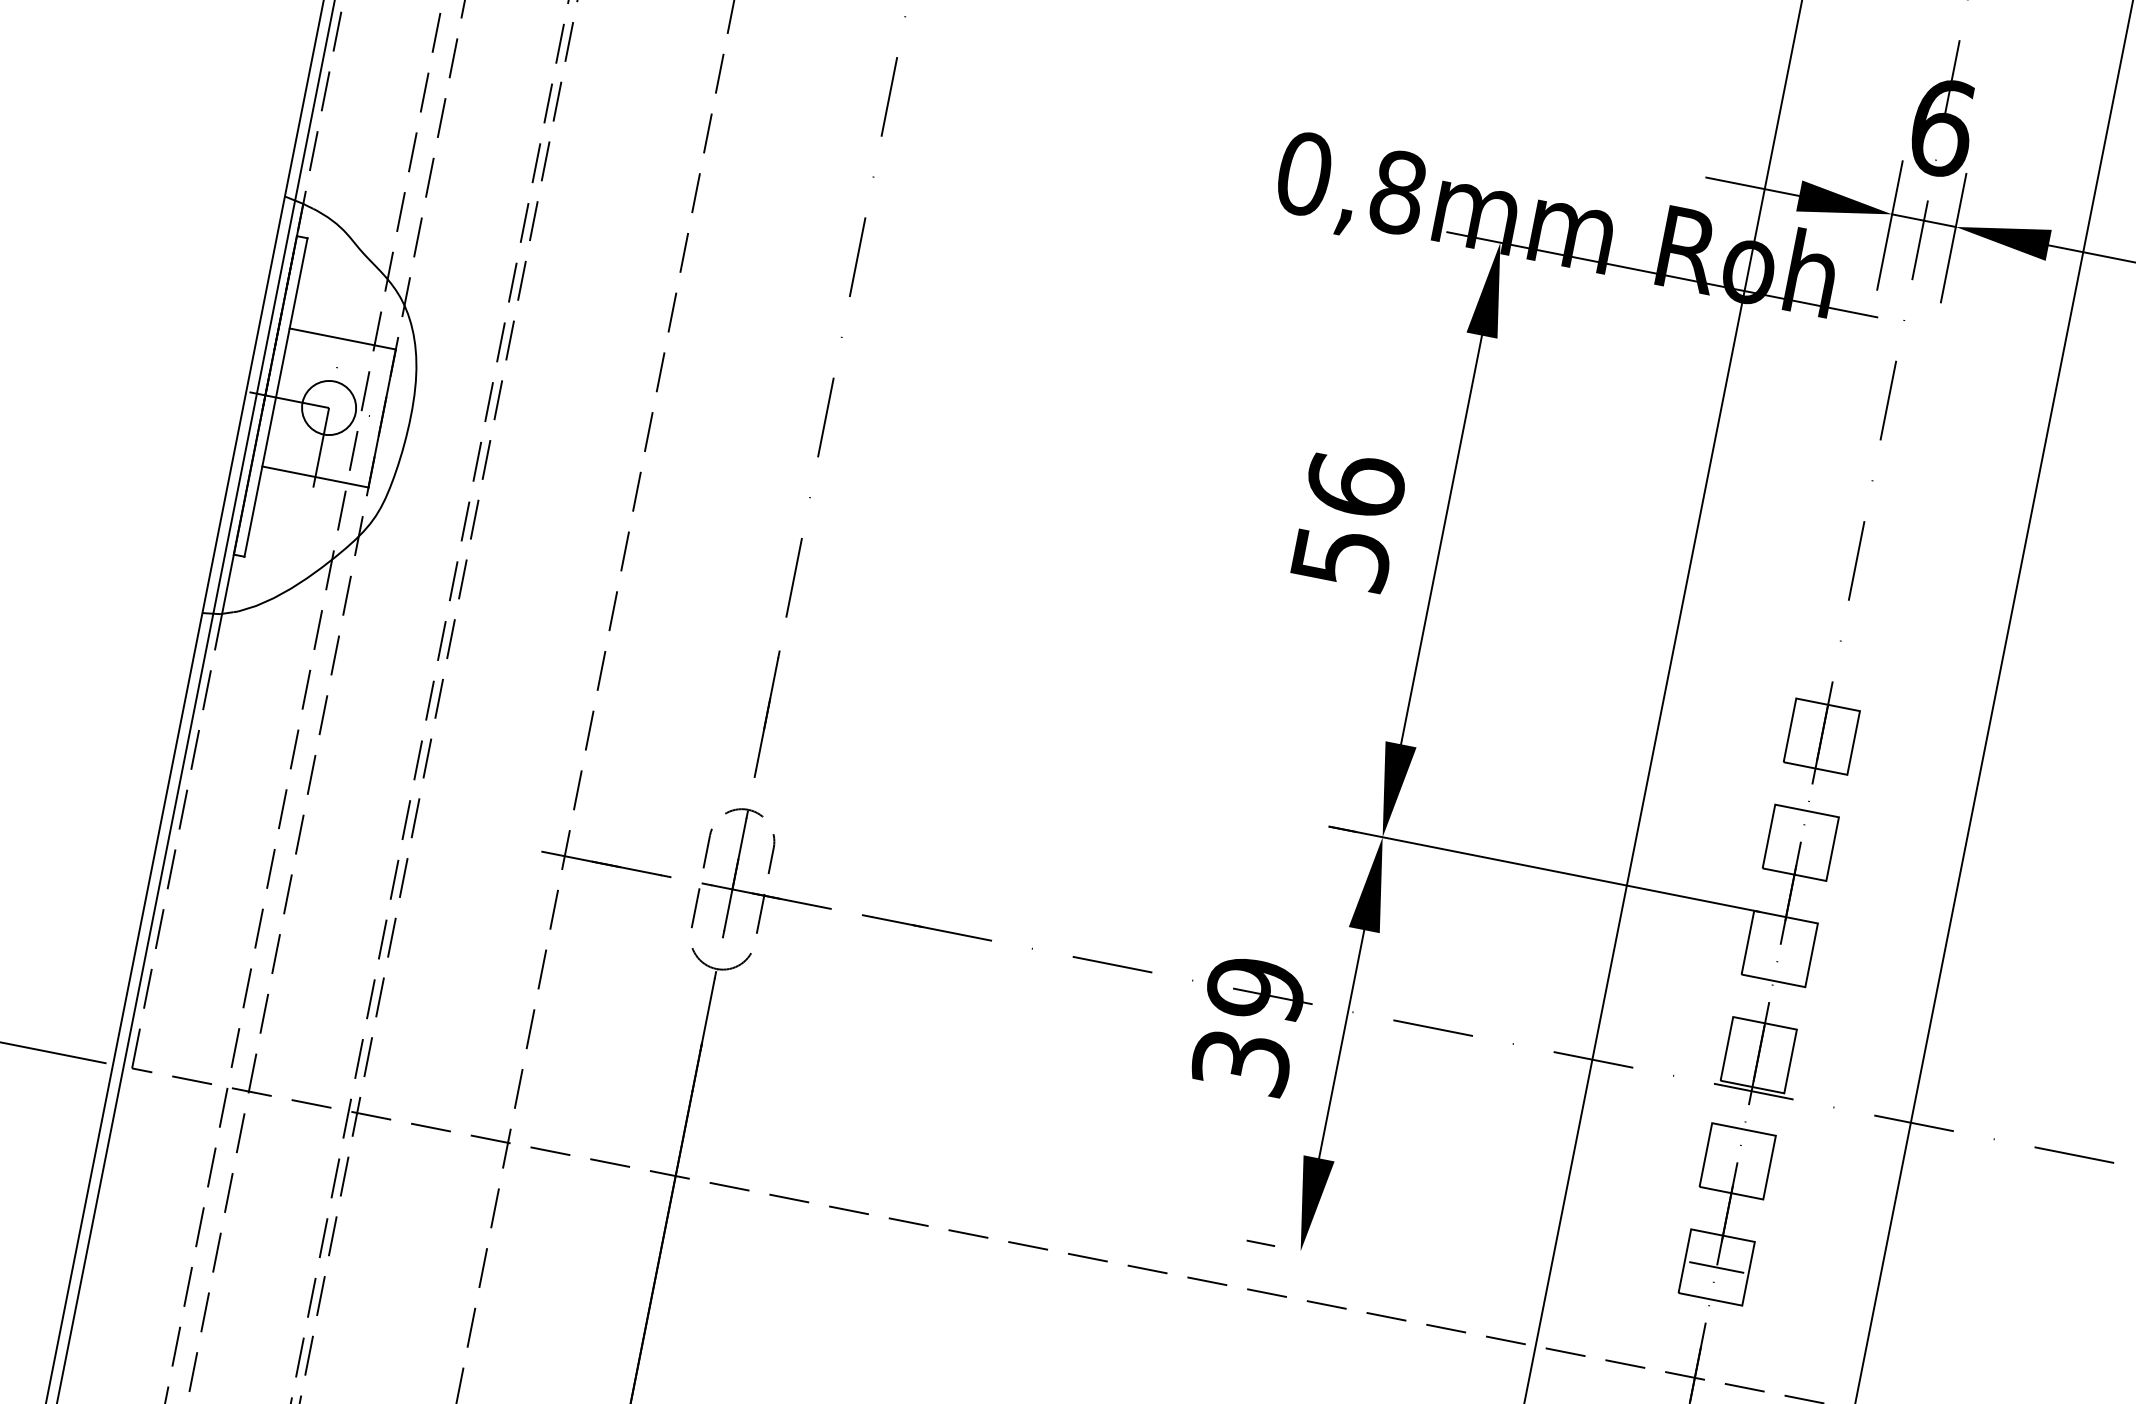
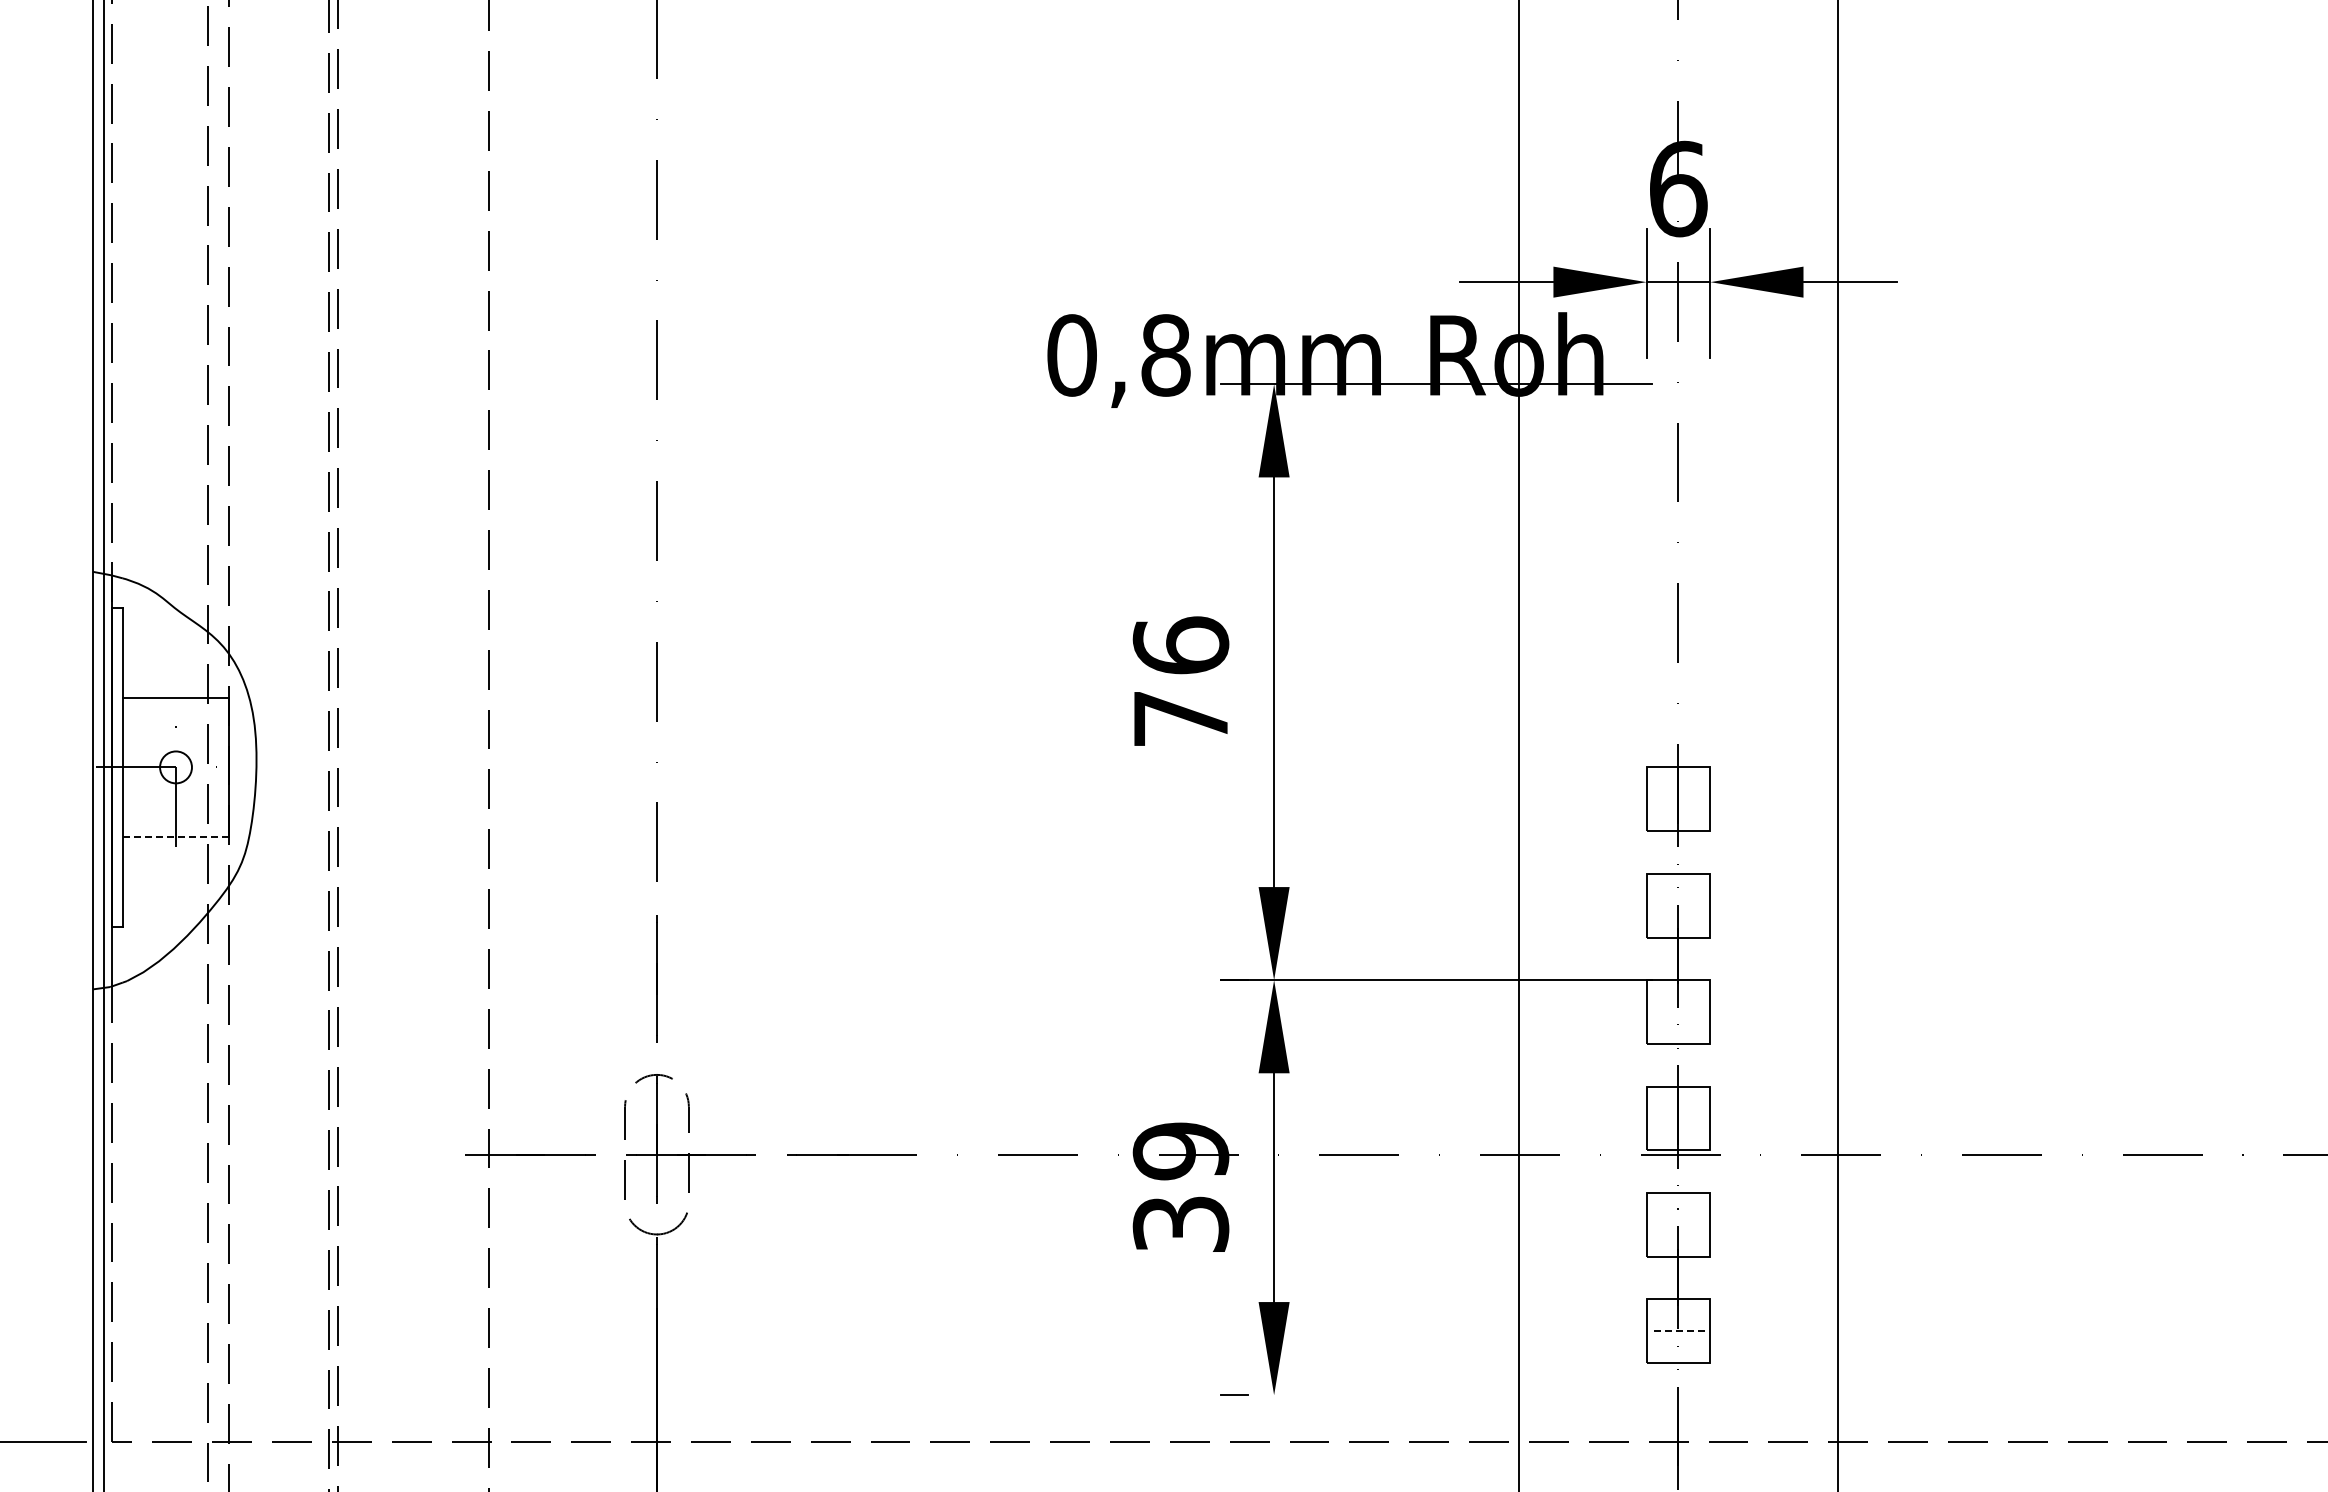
circle: (328, 407) -> (175, 767), size x0.6
line: (315, 477) -> (176, 836), solid -> dashed
text: (1341, 558) -> (1181, 719), 56 -> 76
line: (1716, 1267) -> (1678, 1331), solid -> dashed

